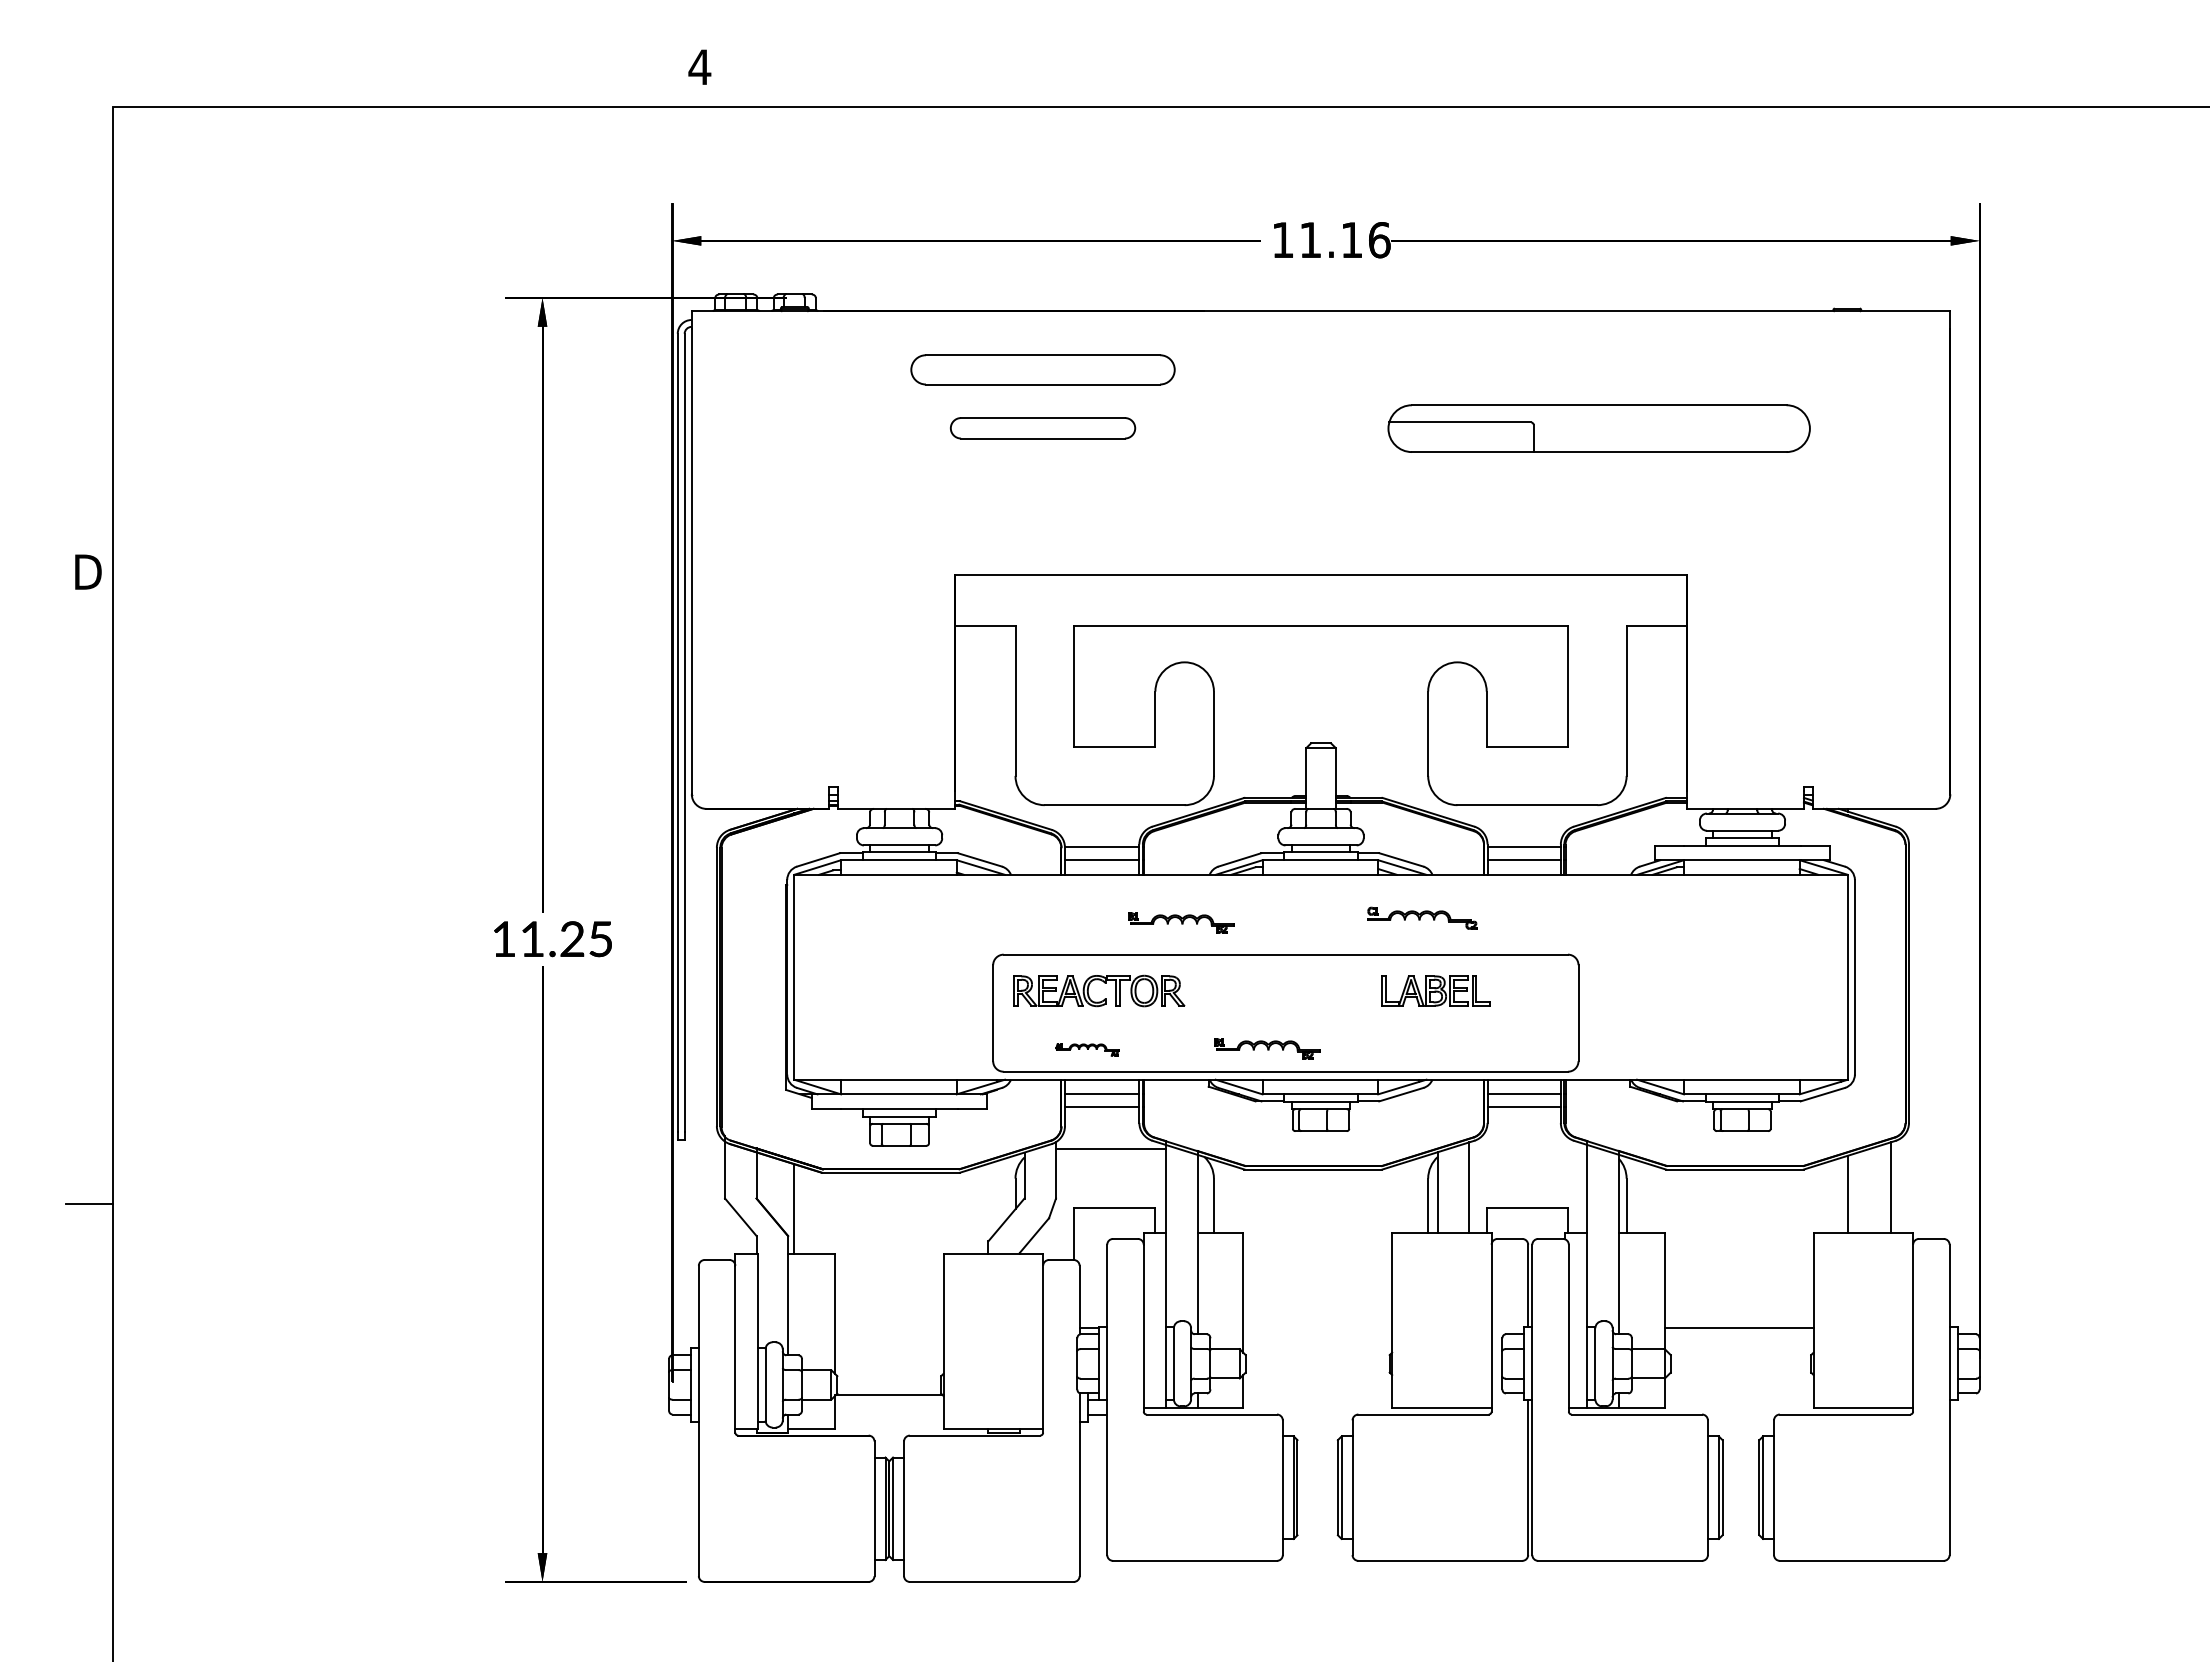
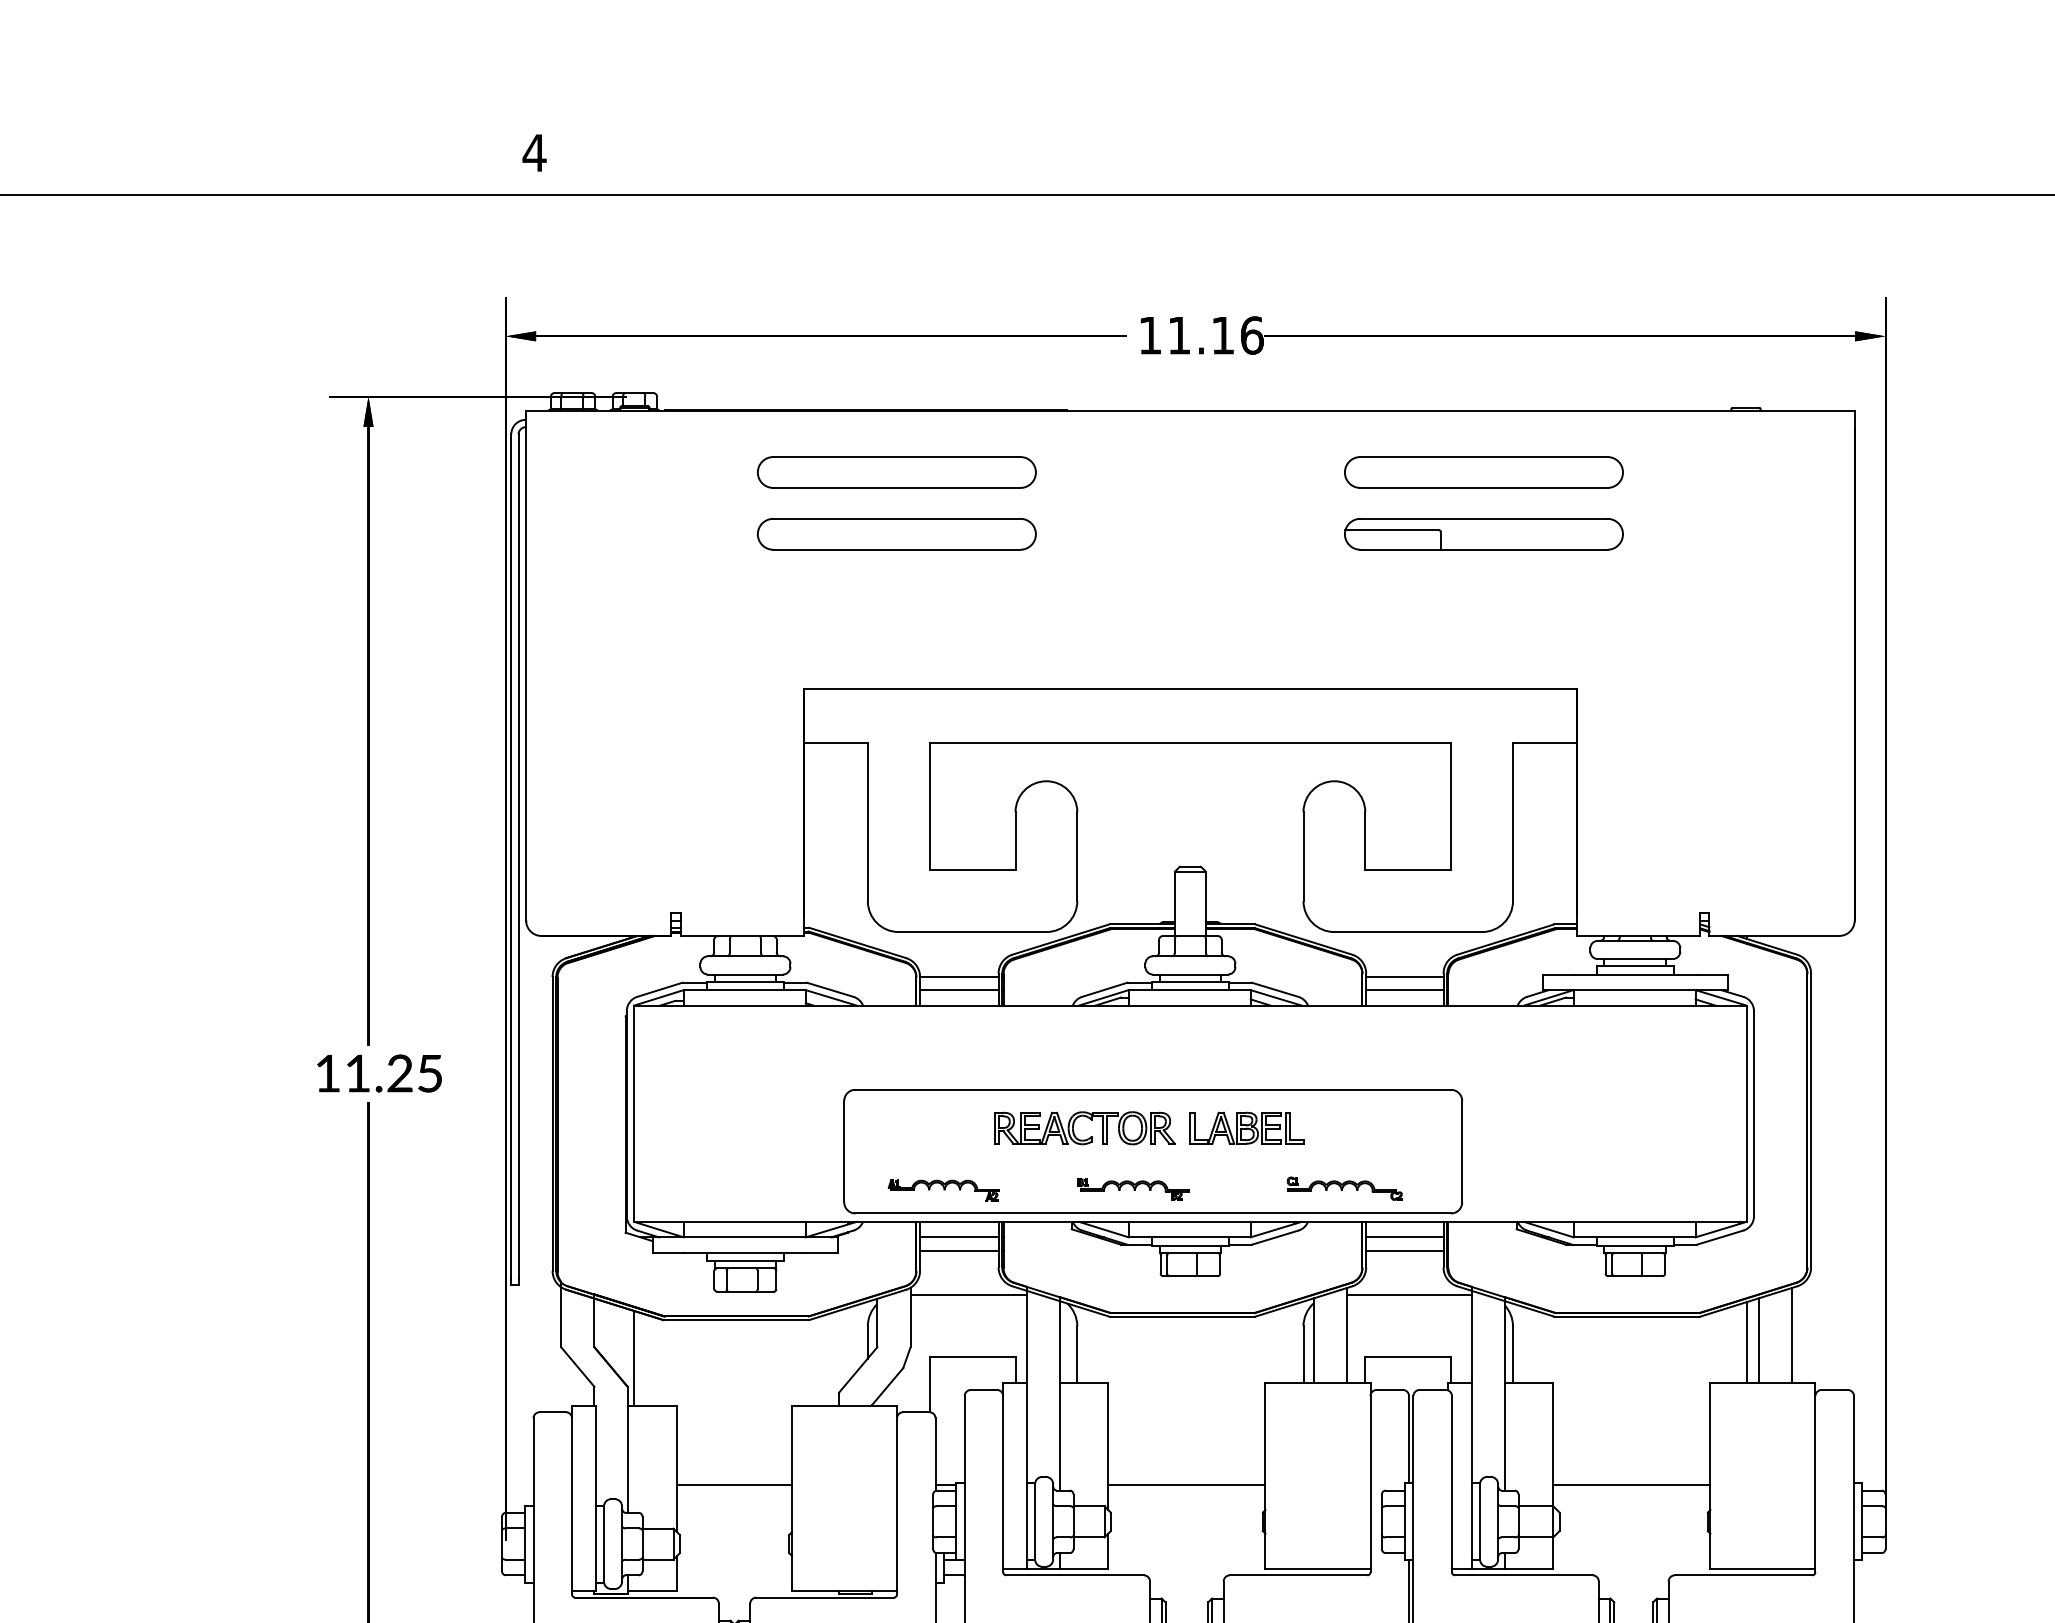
part: (1598, 369) -> (1483, 472), added
part: (1042, 427) -> (896, 533), size x1.43
part: (1598, 427) -> (1483, 533), size x0.62
part: (1422, 917) -> (1345, 1187), moved
part: (1181, 922) -> (1043, 1055), removed
part: (1104, 983) -> (1090, 1120), moved
part: (1435, 990) -> (1246, 1127), moved
part: (1087, 1049) -> (943, 1189), size x1.67
line: (1528, 1149) -> (1409, 1295), added
line: (1859, 1192) -> (1758, 1340), added
line: (1317, 1328) -> (1186, 1484), added
line: (888, 1395) -> (733, 1484), moved

